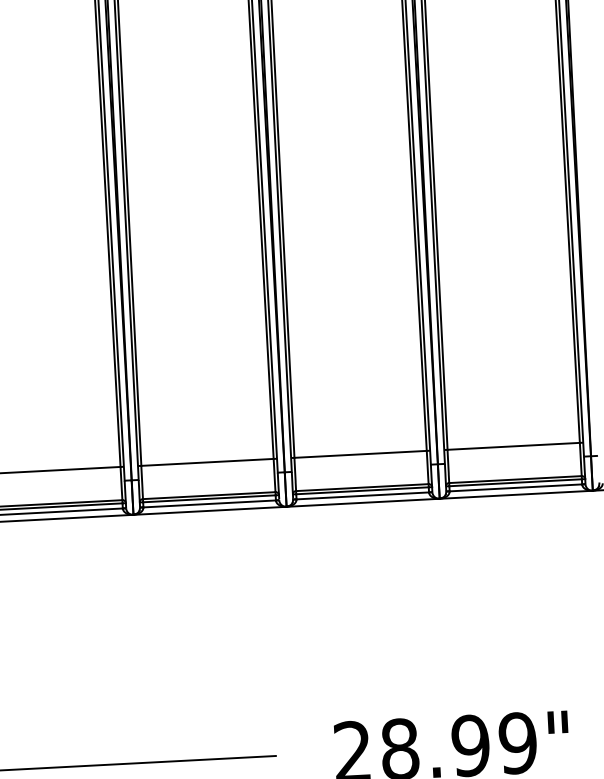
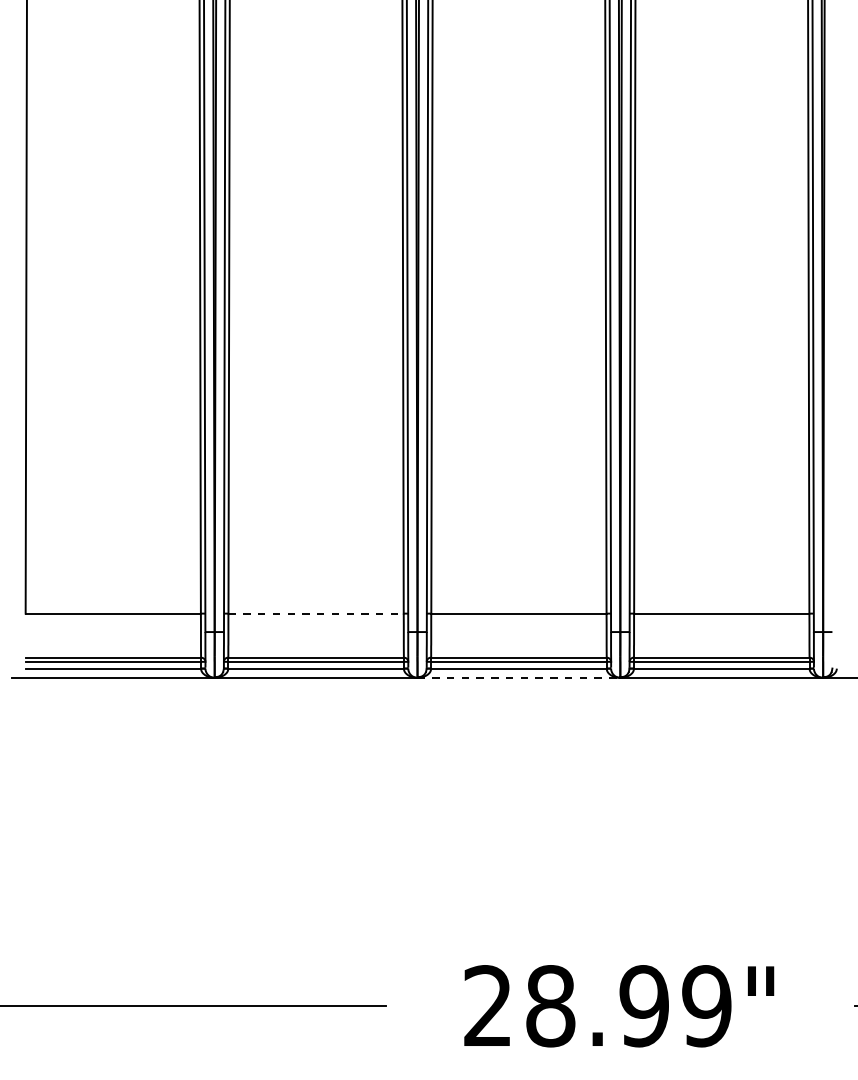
line: (207, 462) -> (316, 613), solid -> dashed
line: (363, 502) -> (519, 677), solid -> dashed

